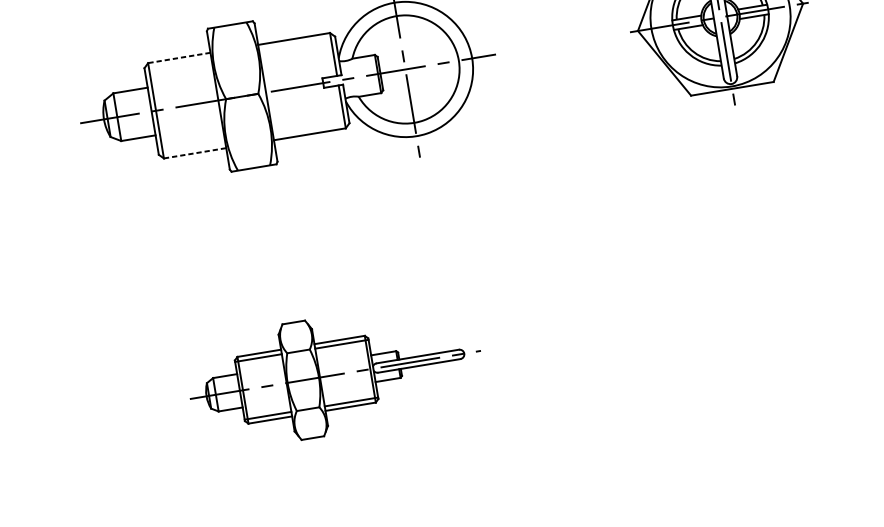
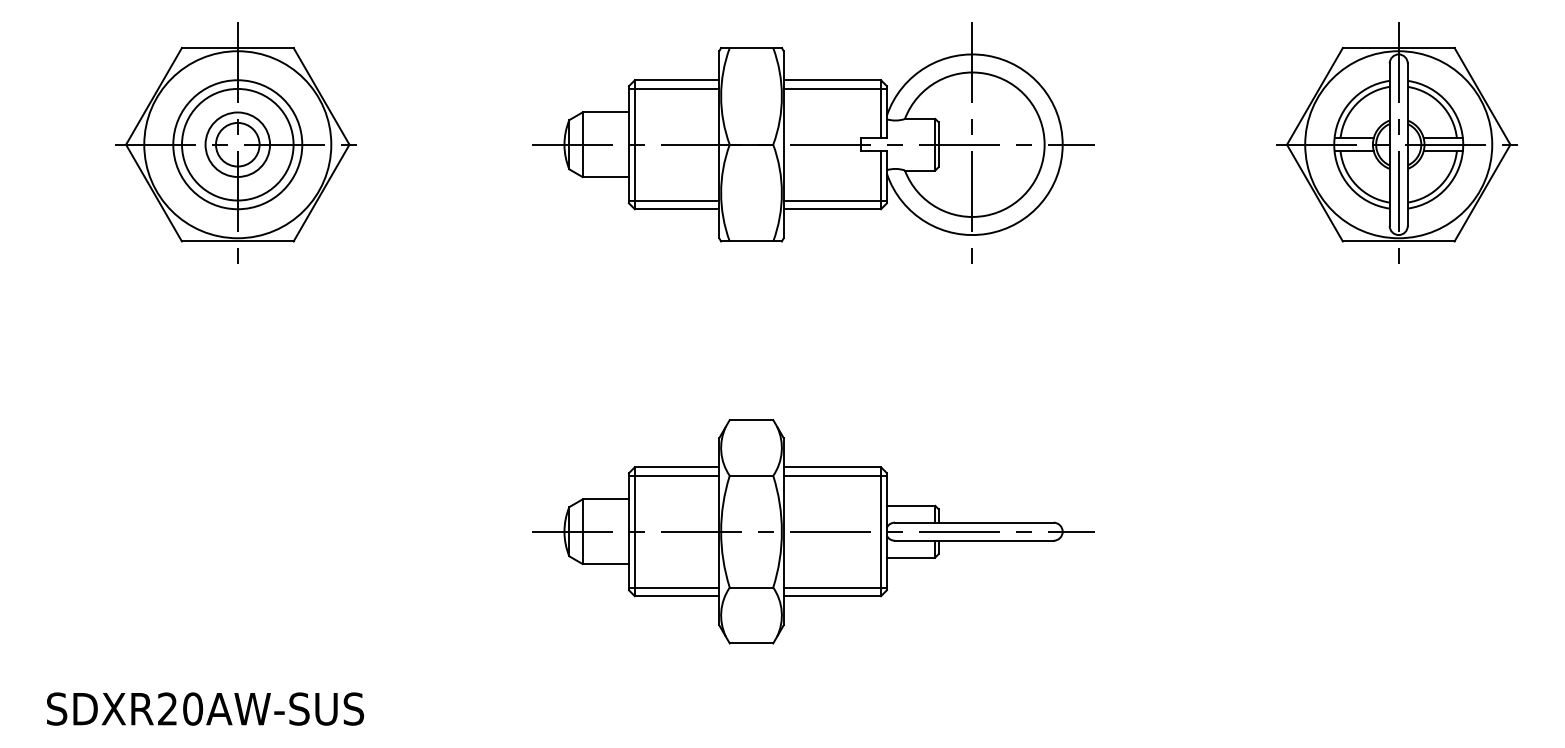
line: (296, 44) -> (834, 88), added
line: (178, 58) -> (676, 80), dashed -> solid
line: (177, 64) -> (673, 88), added
line: (310, 127) -> (834, 200), added
line: (191, 147) -> (673, 200), added
line: (195, 153) -> (677, 209), dashed -> solid
part: (335, 374) -> (813, 531), size x1.43

